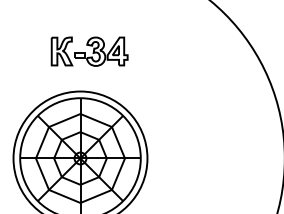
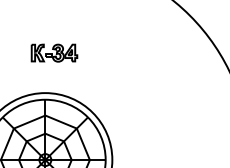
part: (89, 51) -> (54, 53), size x0.6

